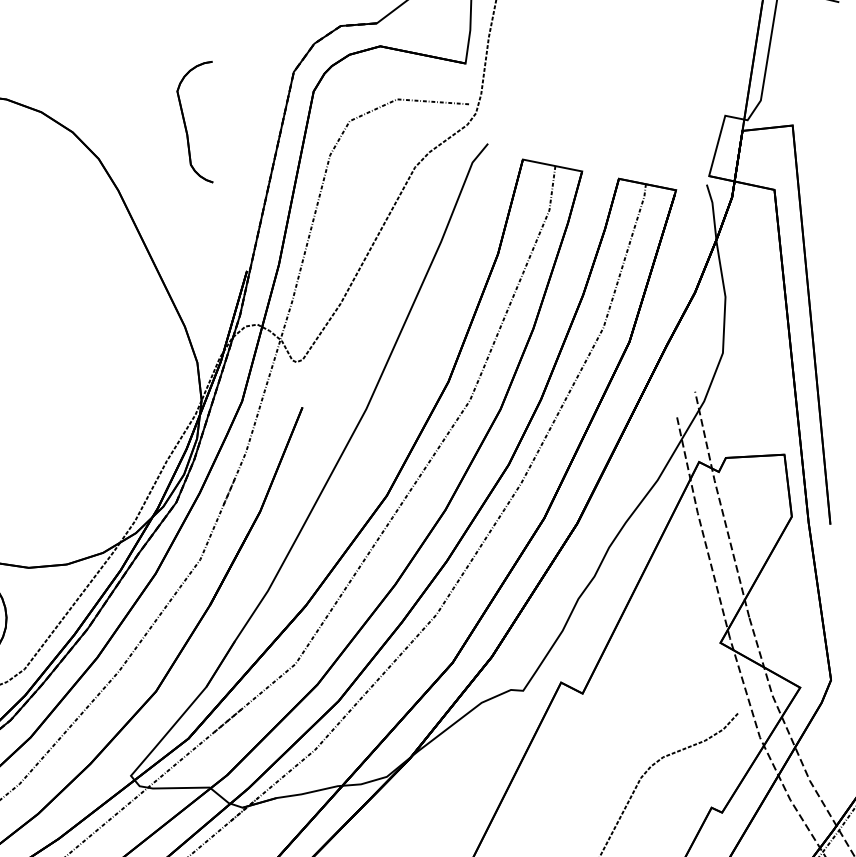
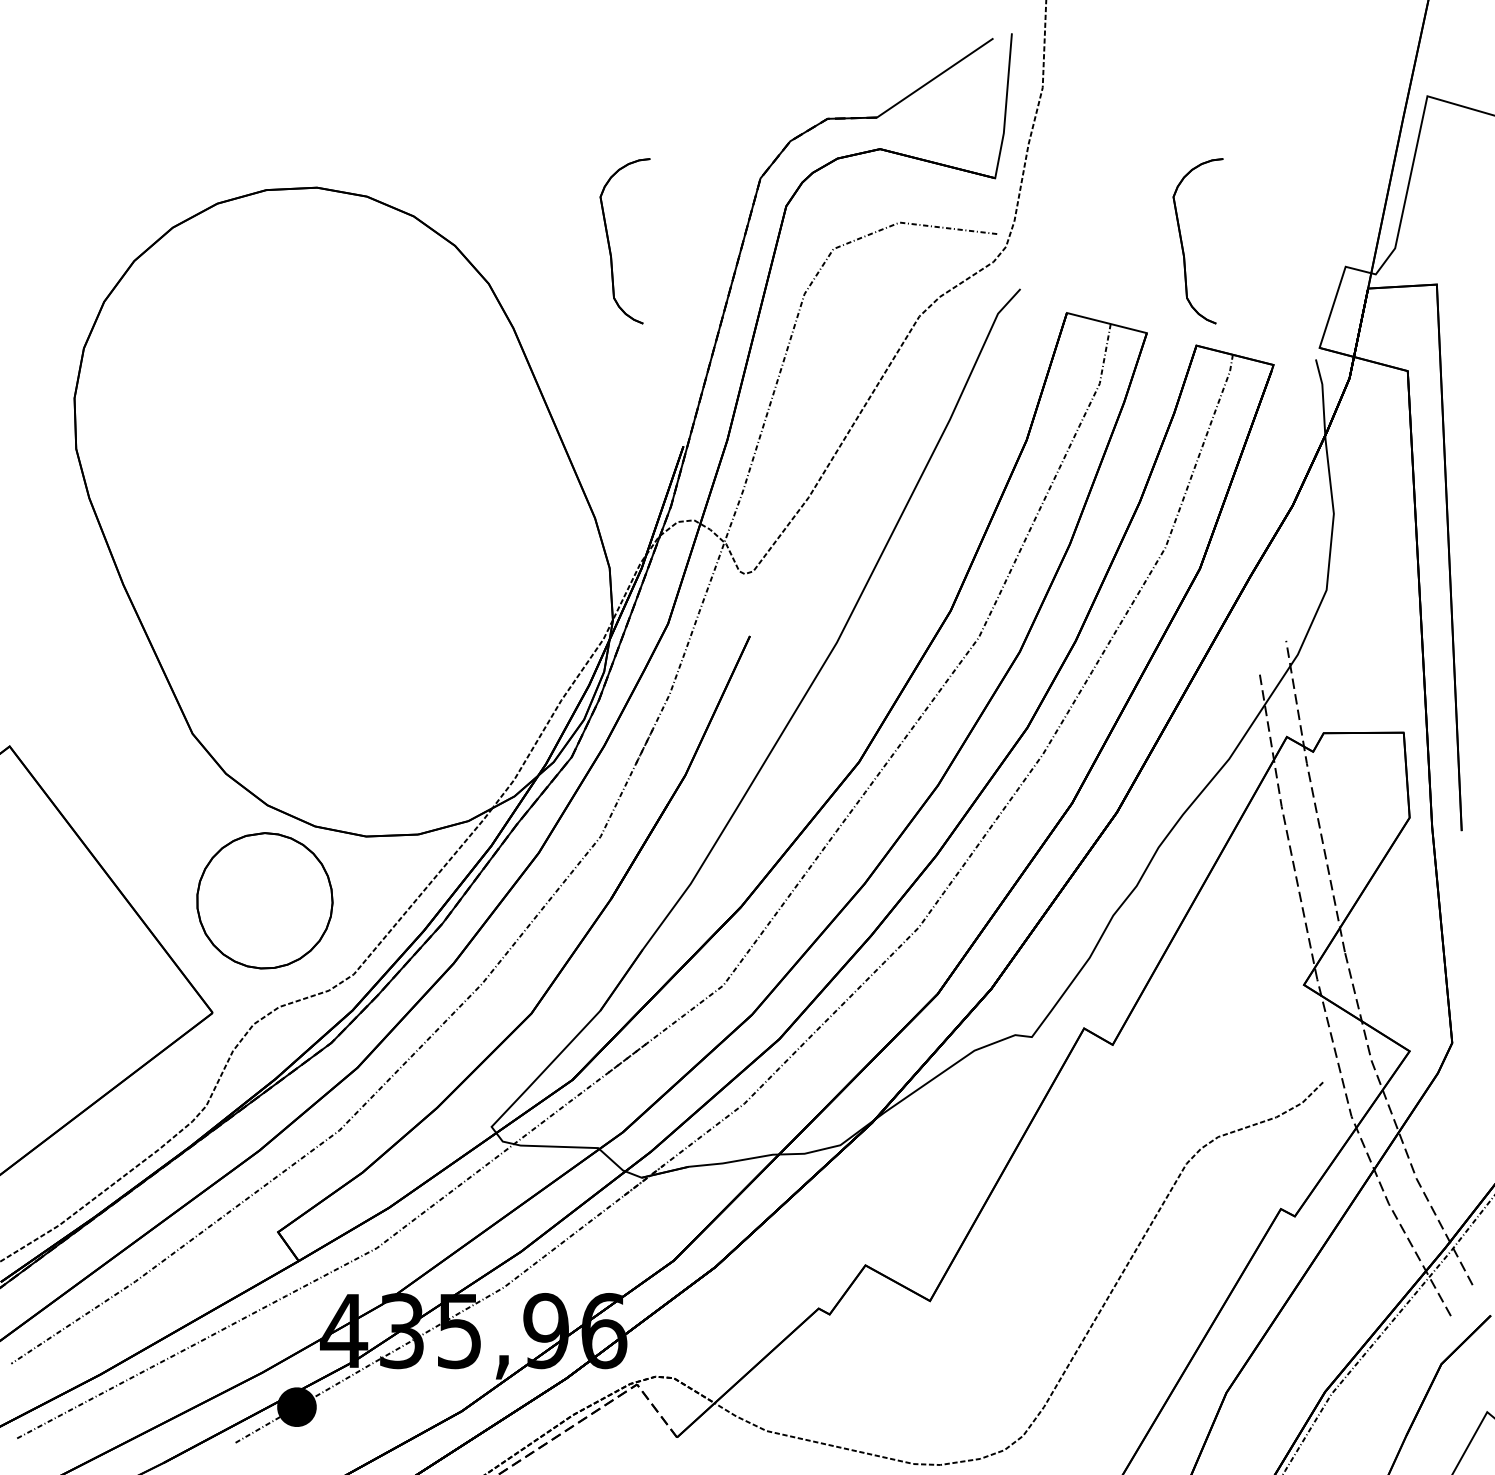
part: (605, 106) -> (1183, 246), added

